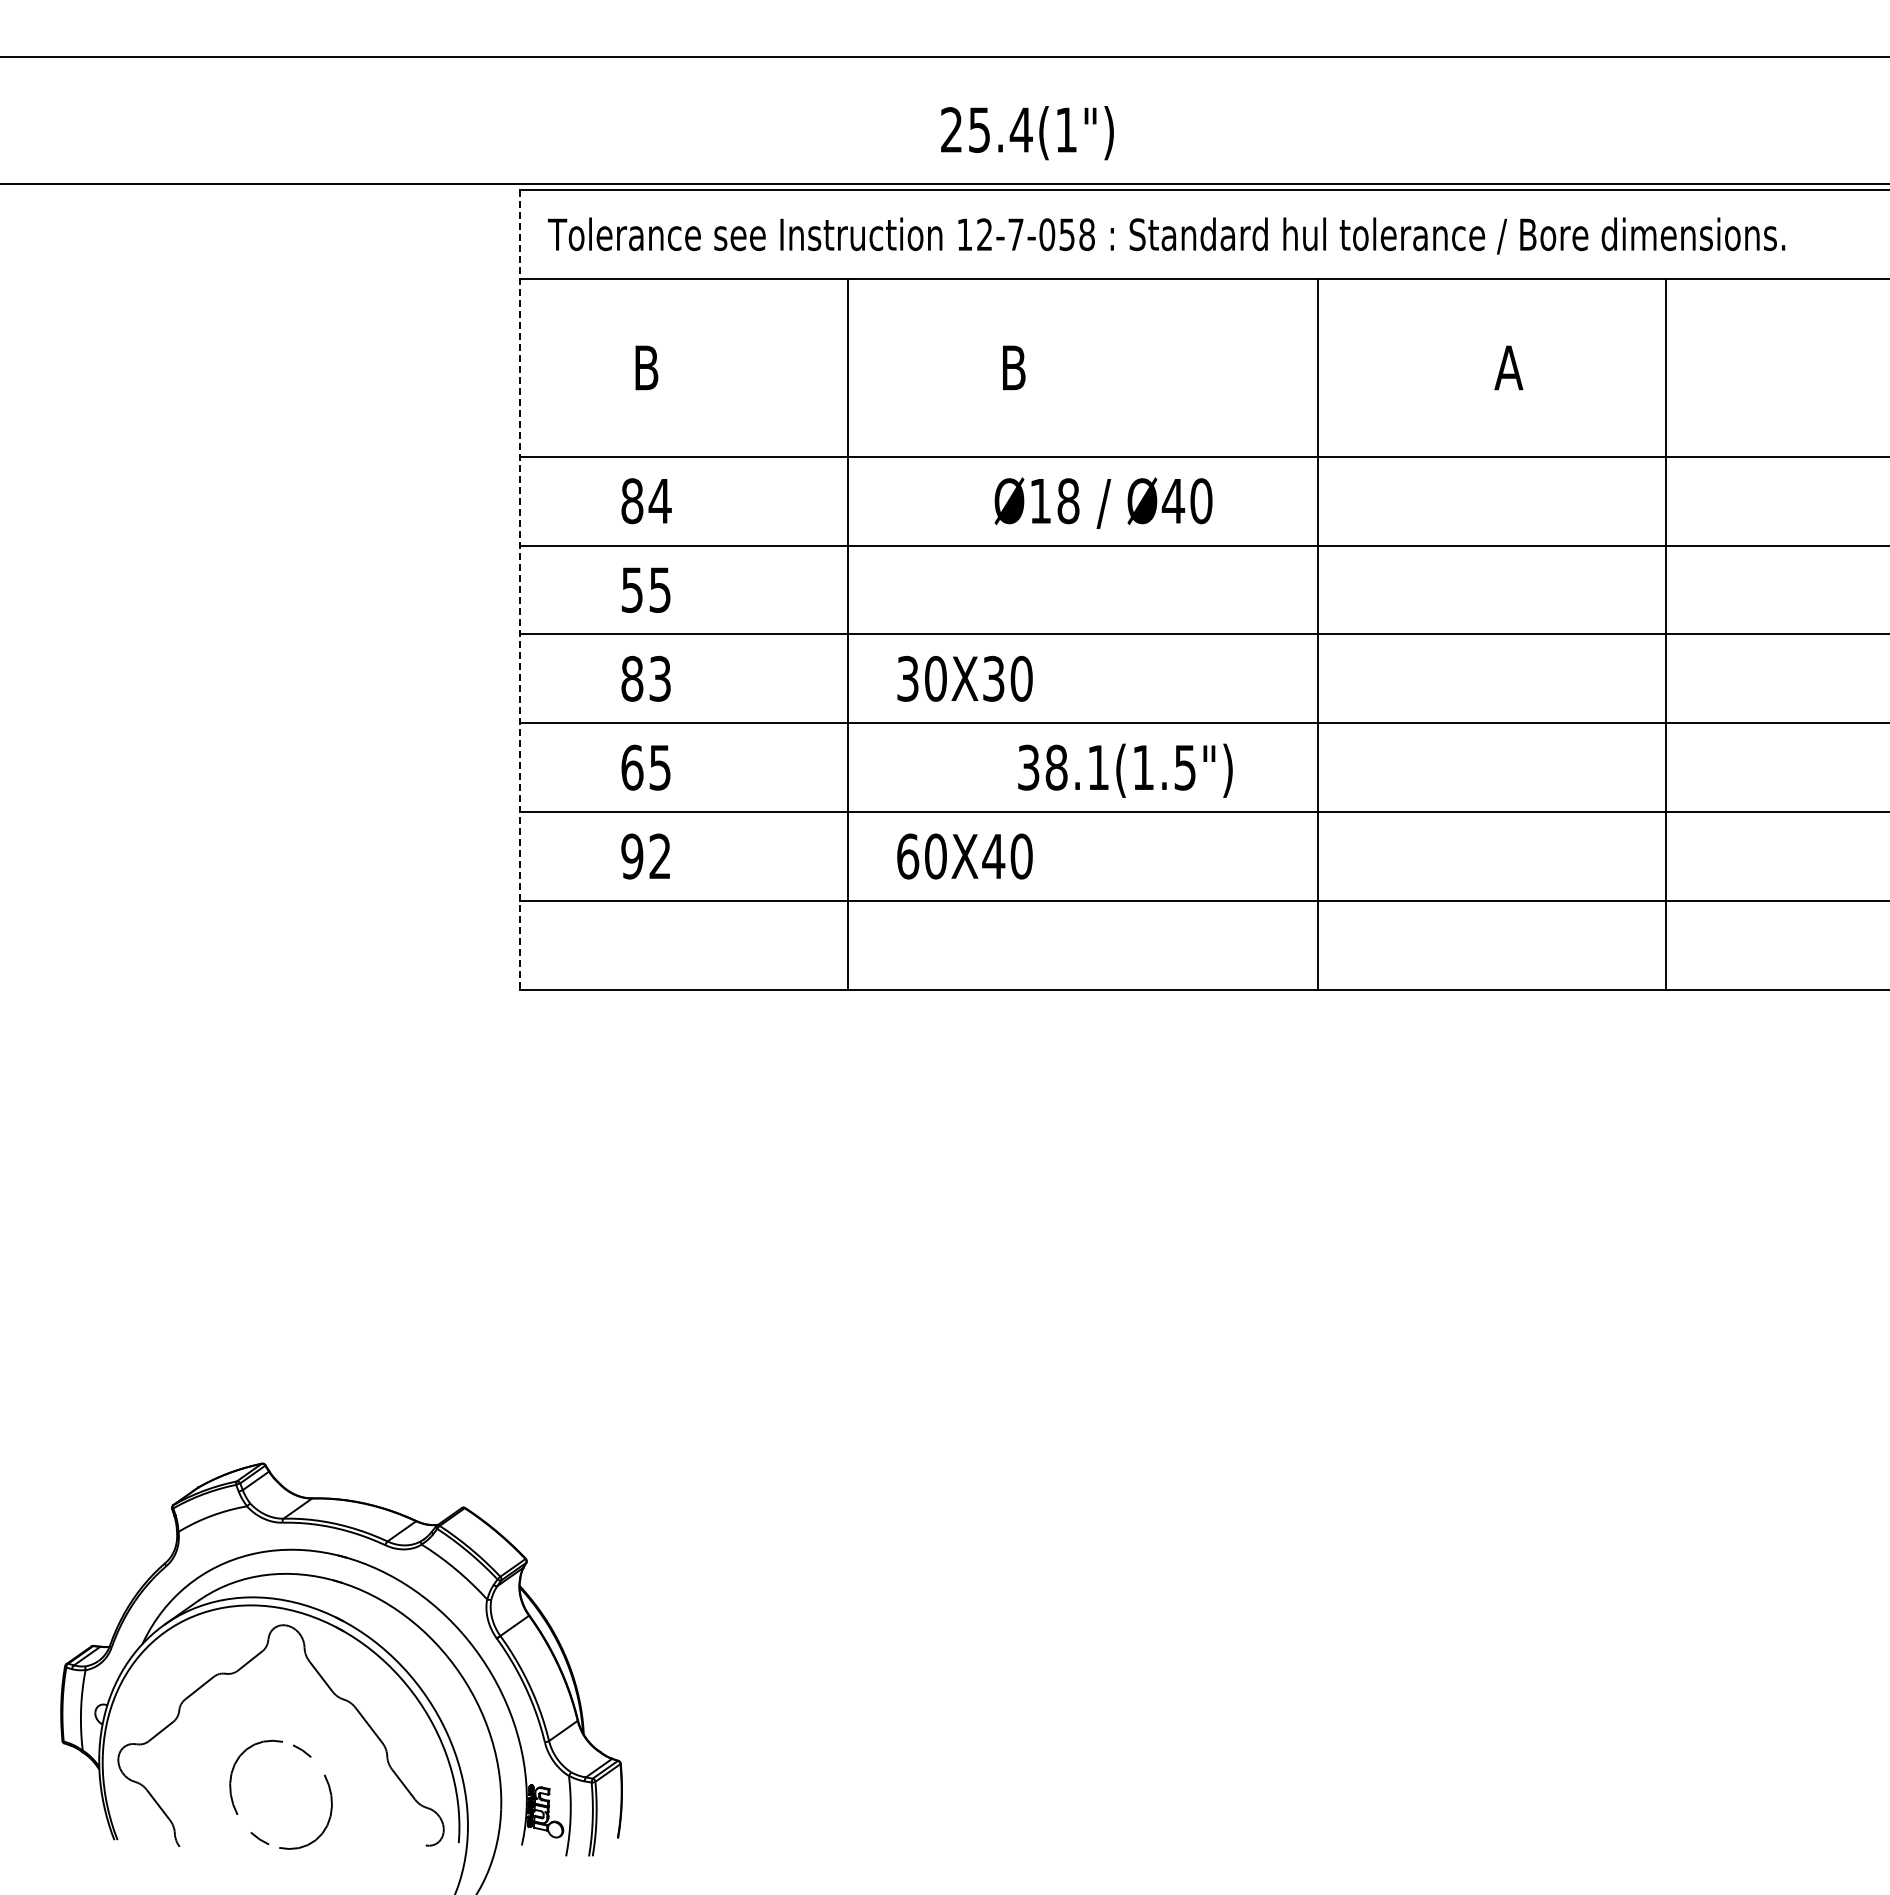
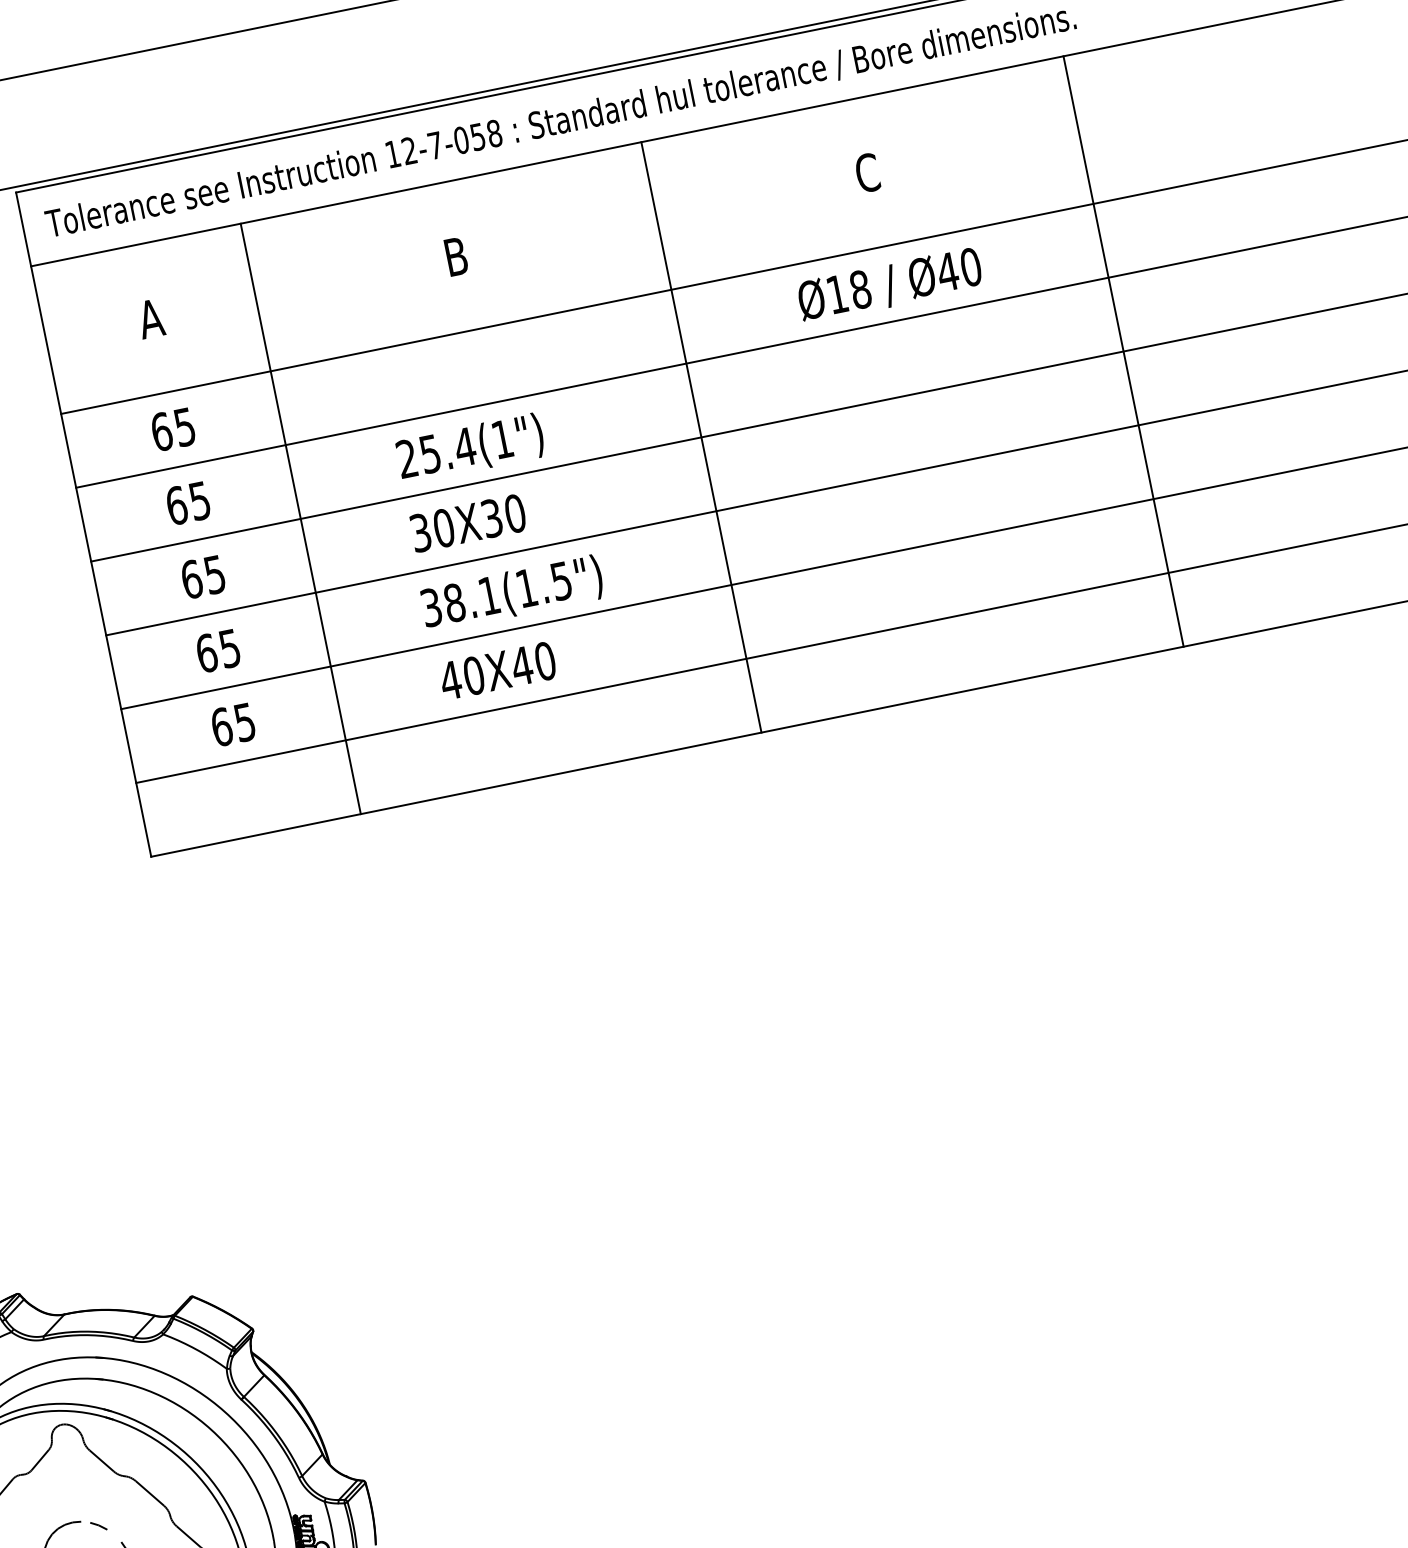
text: (1027, 133) -> (470, 448), moved
text: (646, 367) -> (150, 318), B -> A
text: (1508, 367) -> (867, 172), A -> C
text: (646, 501) -> (173, 429), 84 -> 65
text: (1103, 502) -> (889, 284), moved
text: (632, 589) -> (176, 505), 55 -> 65
line: (520, 590) -> (83, 525), dashed -> solid
line: (847, 634) -> (300, 518), moved
line: (1317, 634) -> (701, 437), moved
line: (1665, 634) -> (1123, 351), moved
text: (645, 678) -> (202, 576), 83 -> 65
text: (1125, 770) -> (512, 593), moved
text: (645, 856) -> (232, 724), 92 -> 65
text: (907, 856) -> (450, 680), 60X40 -> 40X40

